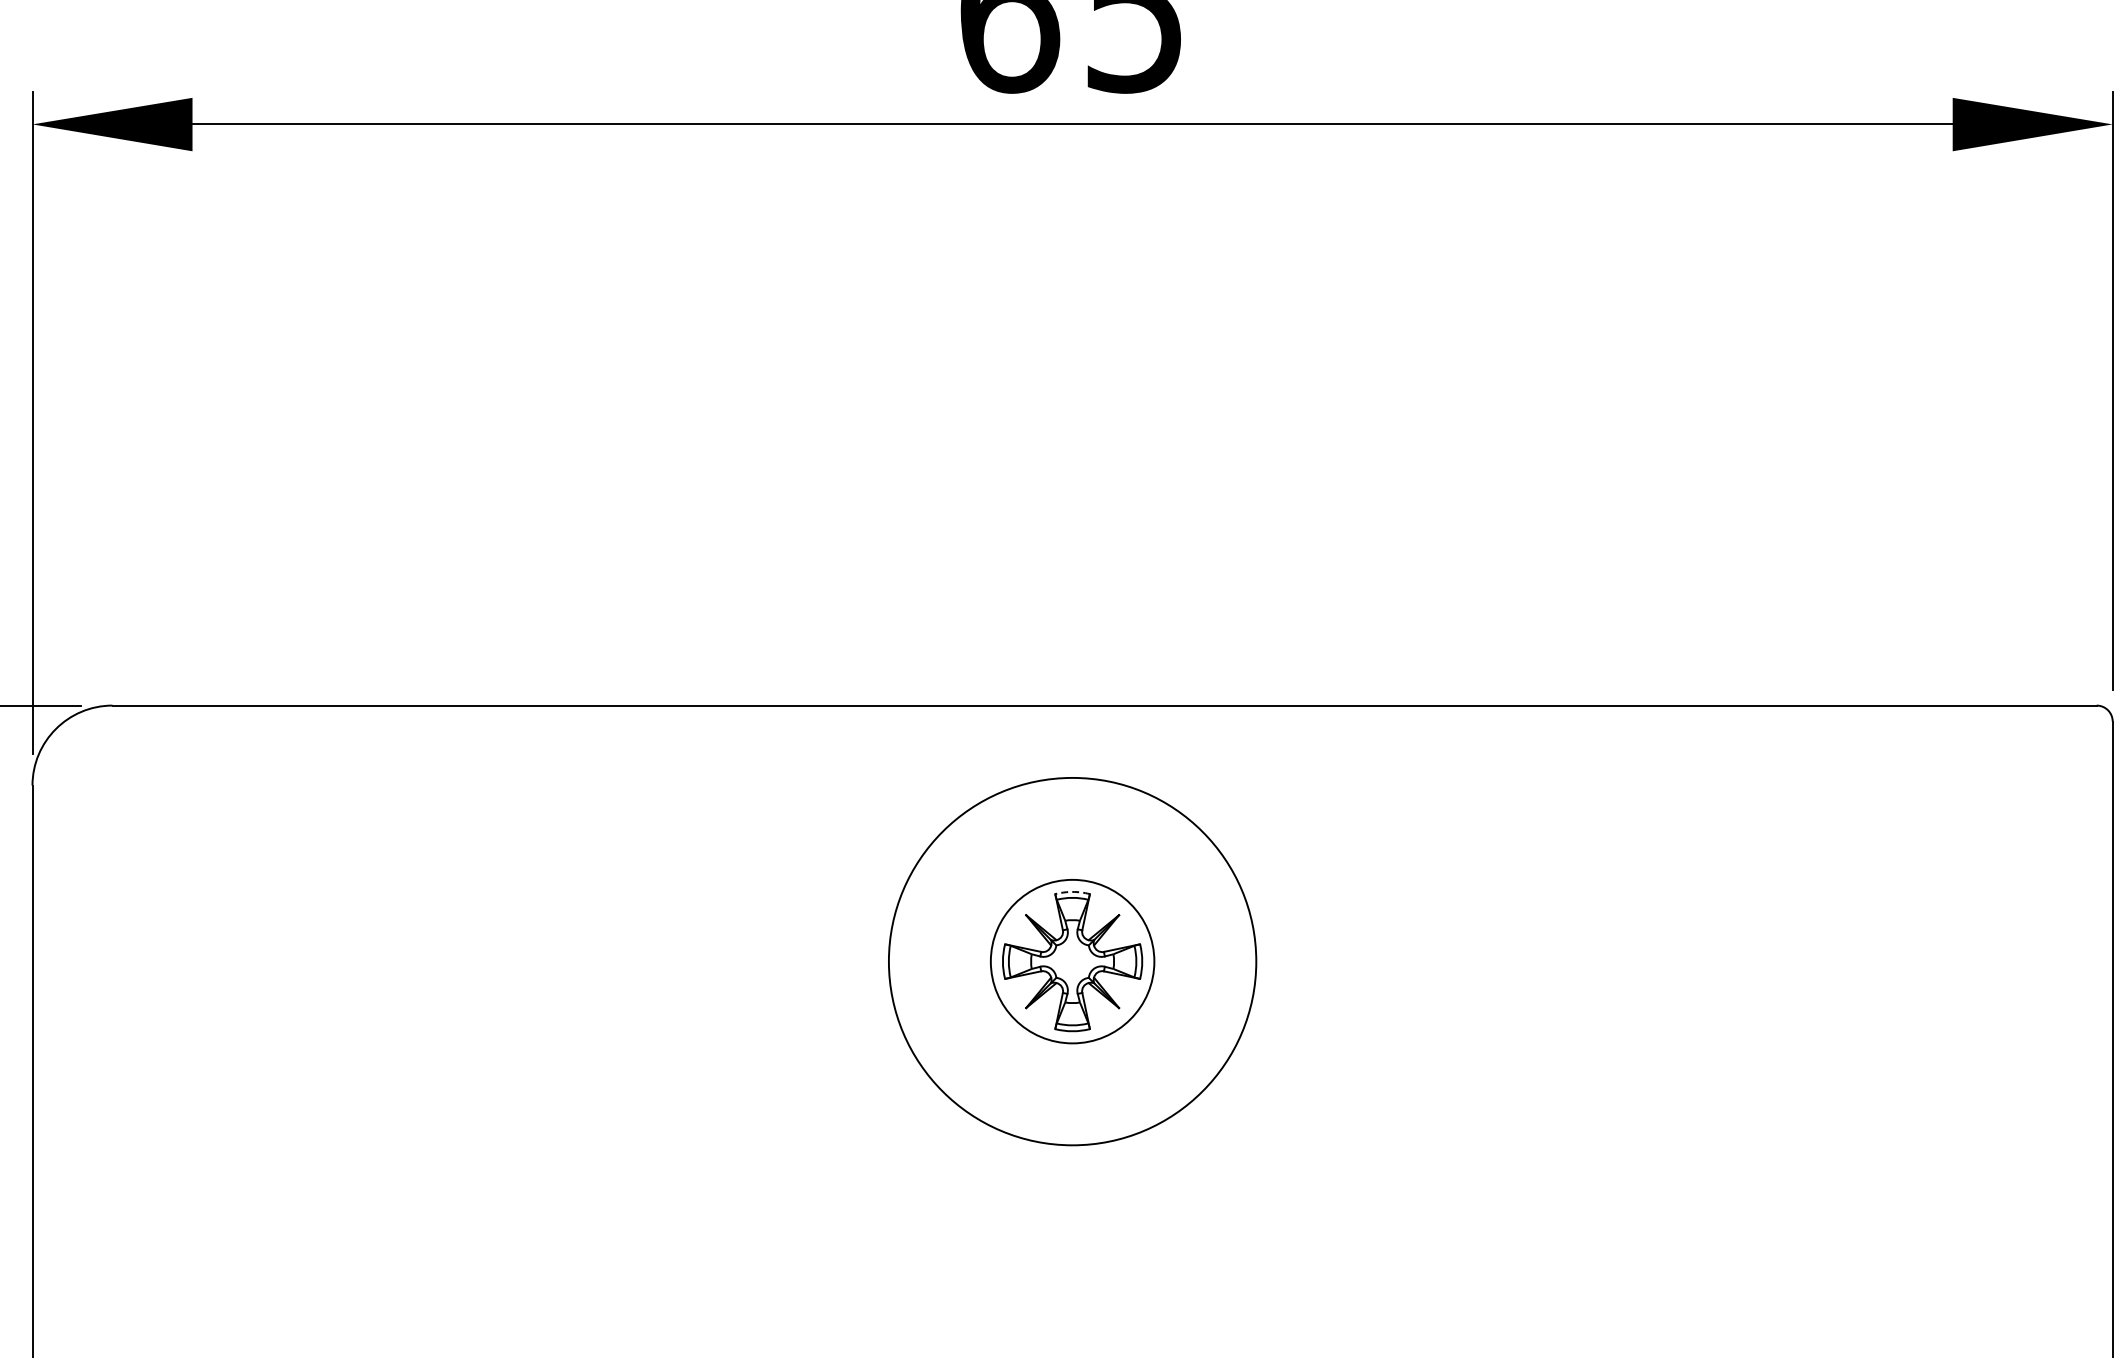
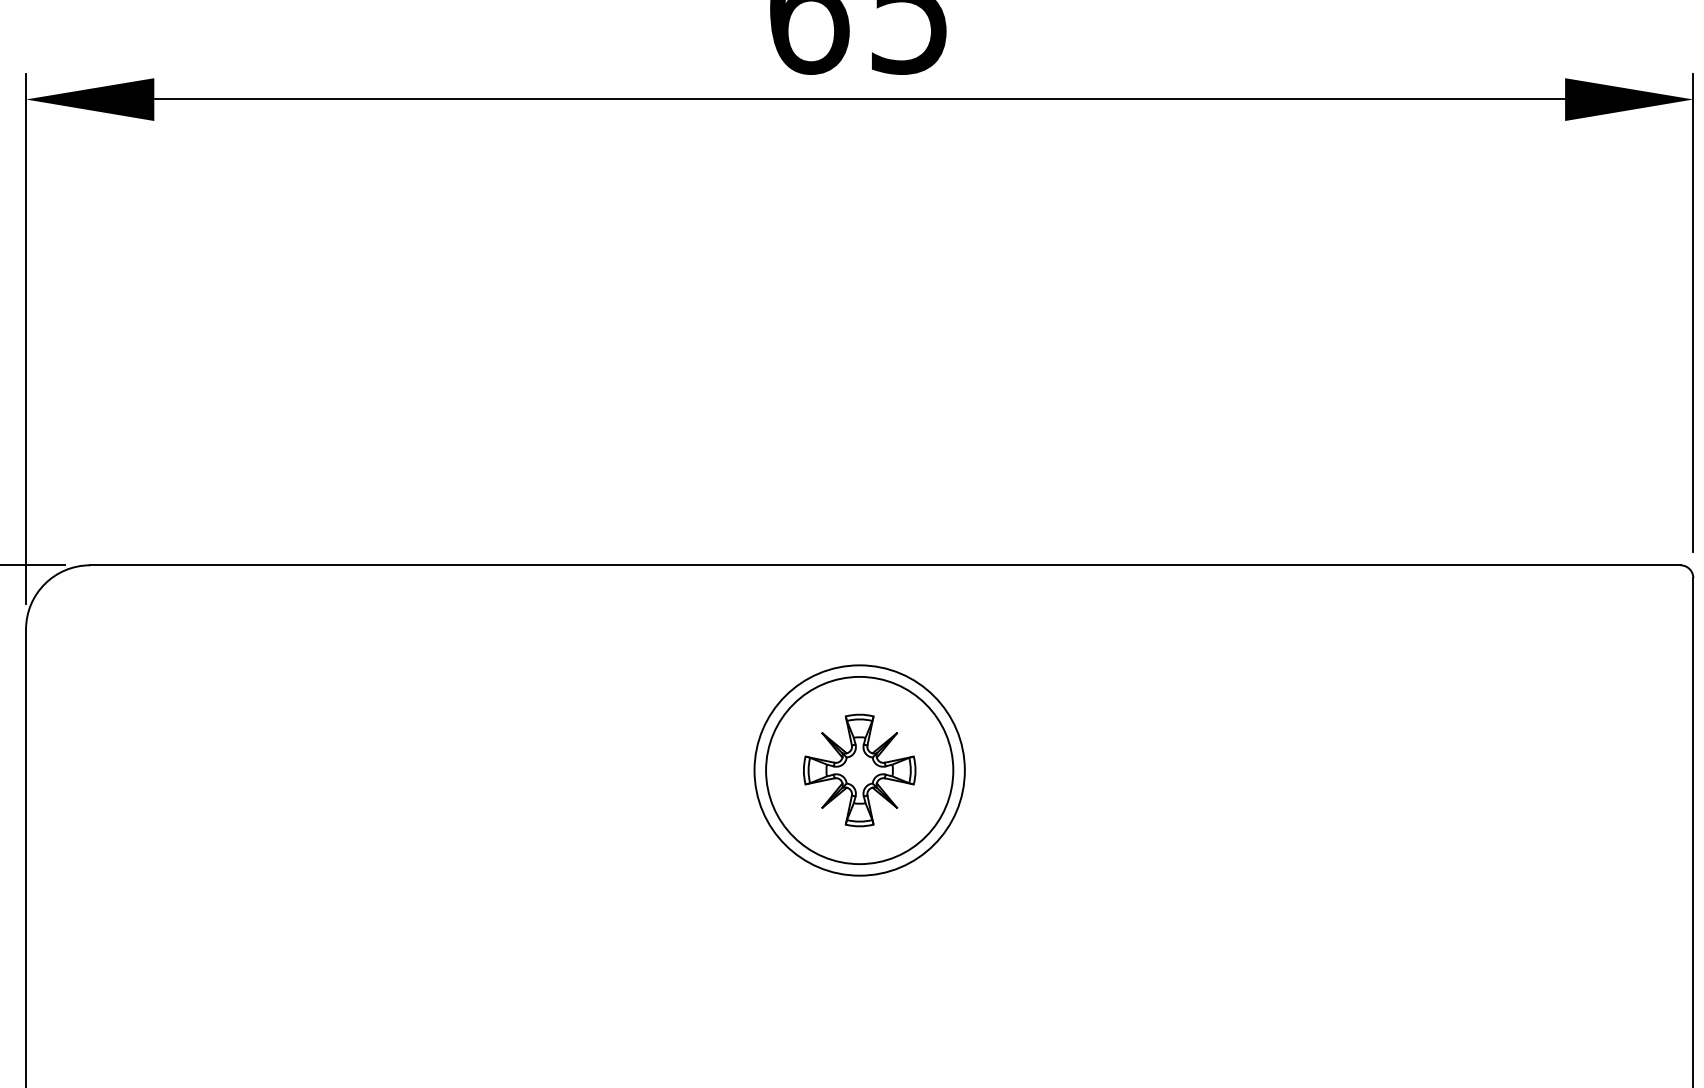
arc: (1072, 891) -> (859, 714), dashed -> solid
circle: (1072, 961) -> (859, 770), size x0.71
circle: (1072, 961) -> (859, 770), size x1.43

